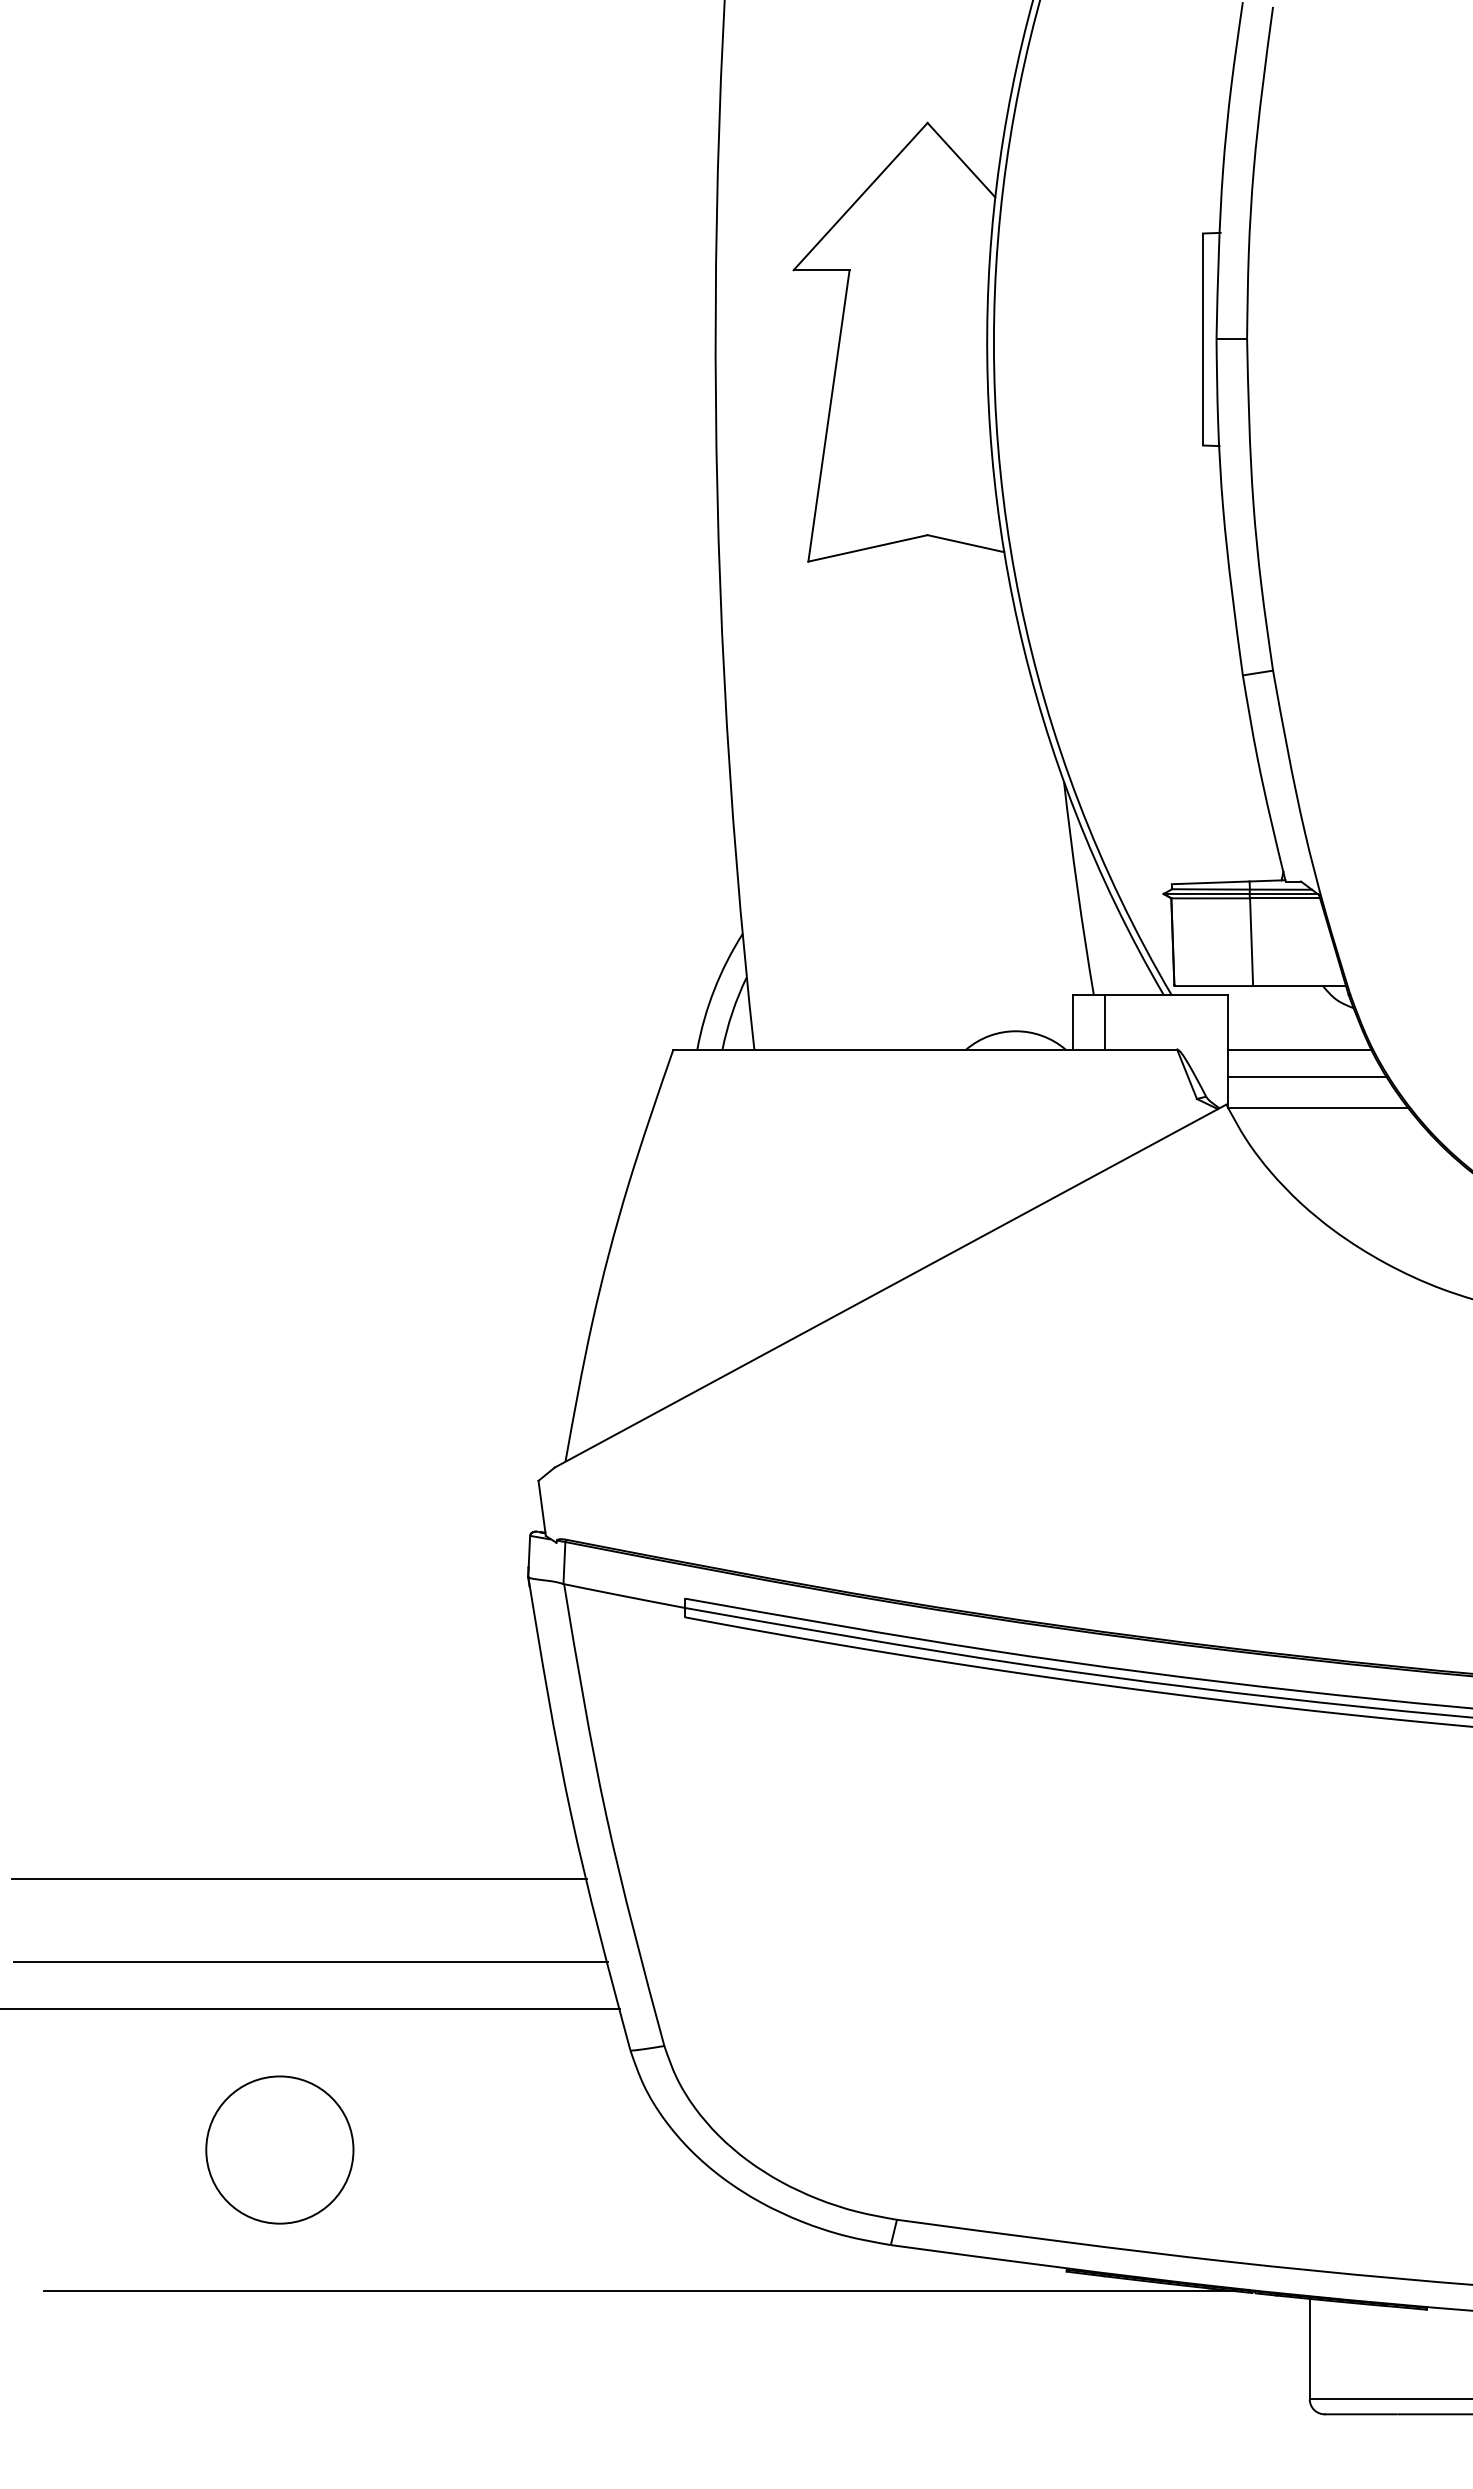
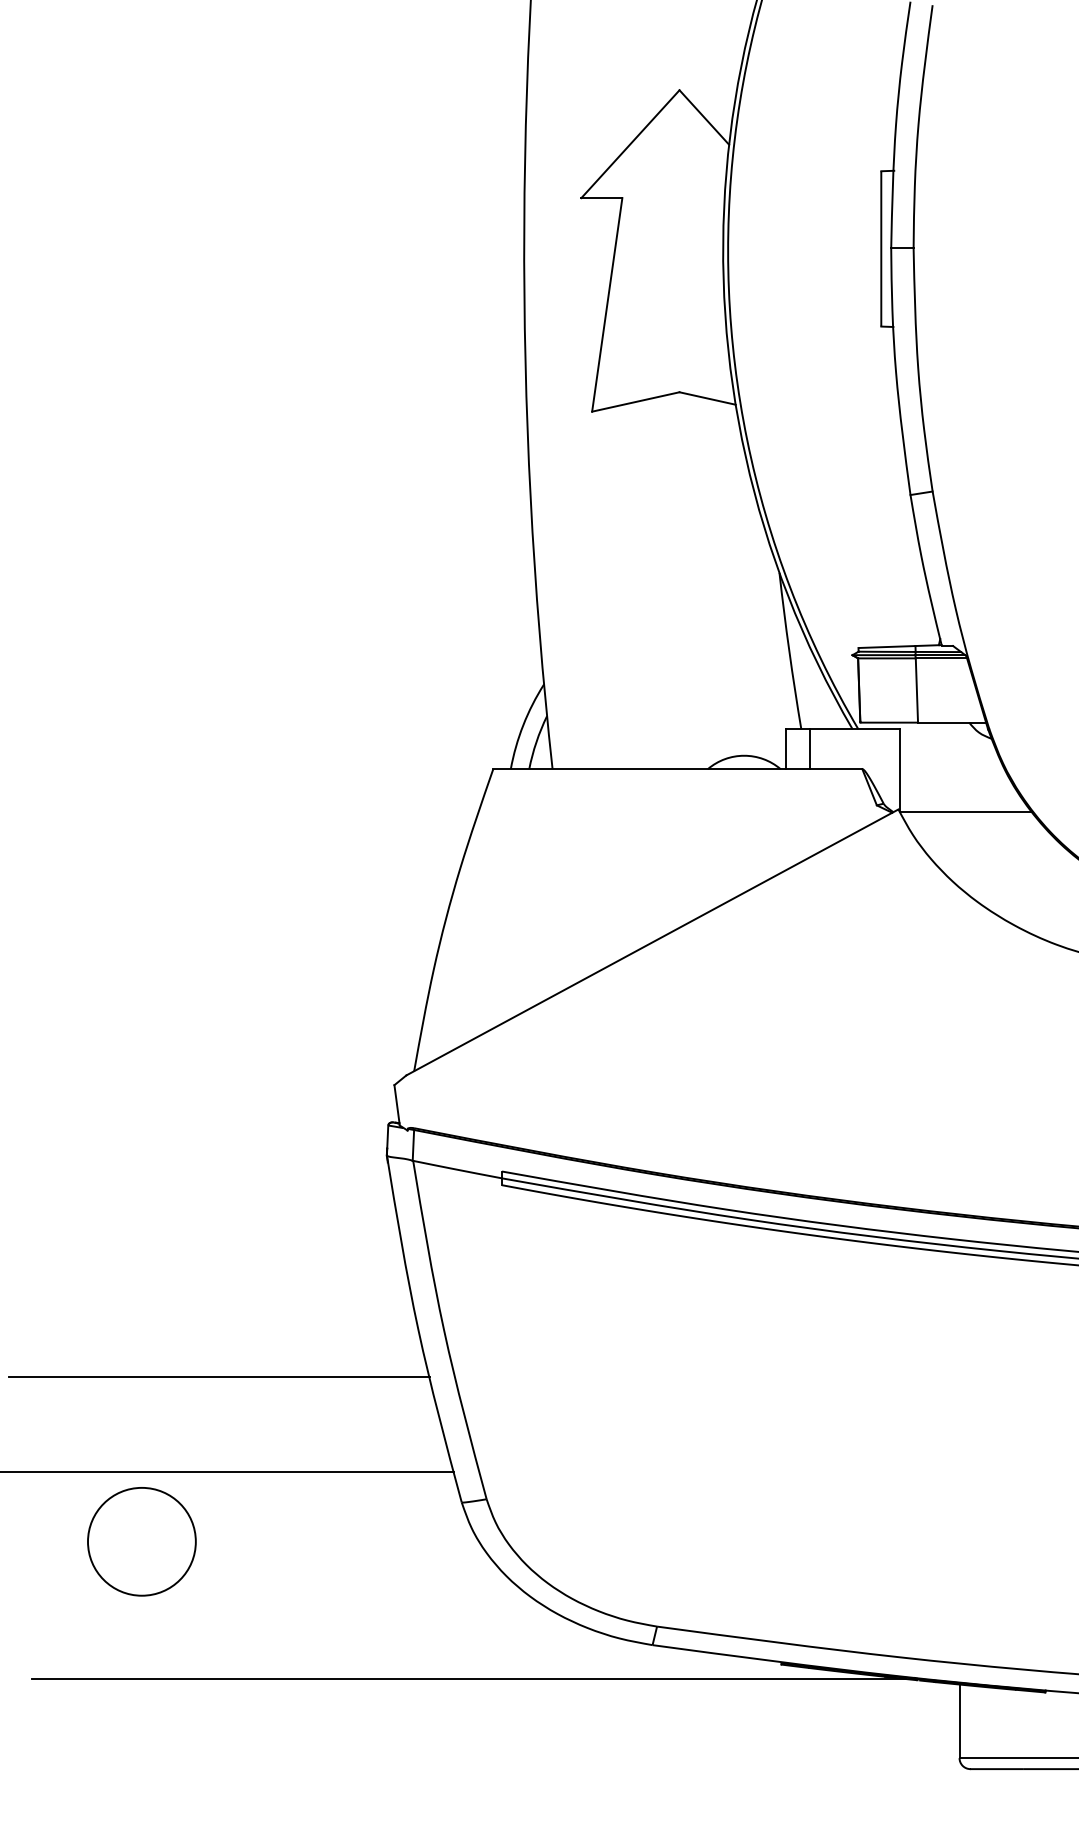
line: (1299, 1049) -> (952, 769), removed
line: (1308, 1076) -> (958, 788), removed
line: (311, 1961) -> (228, 1437), removed
circle: (279, 2149) -> (141, 1541), moved

